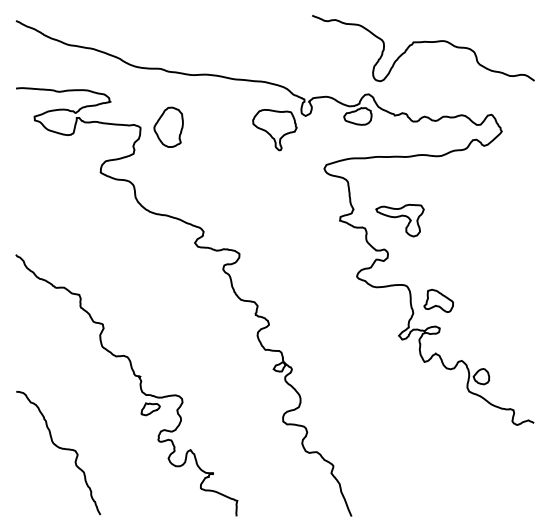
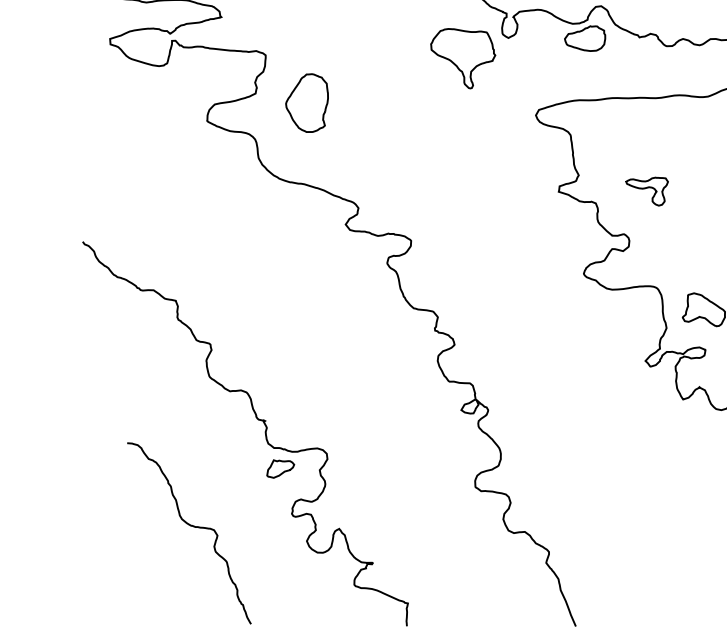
part: (168, 126) -> (306, 101), moved
part: (399, 220) -> (646, 191), size x0.6
curve: (58, 448) -> (189, 526), moved

